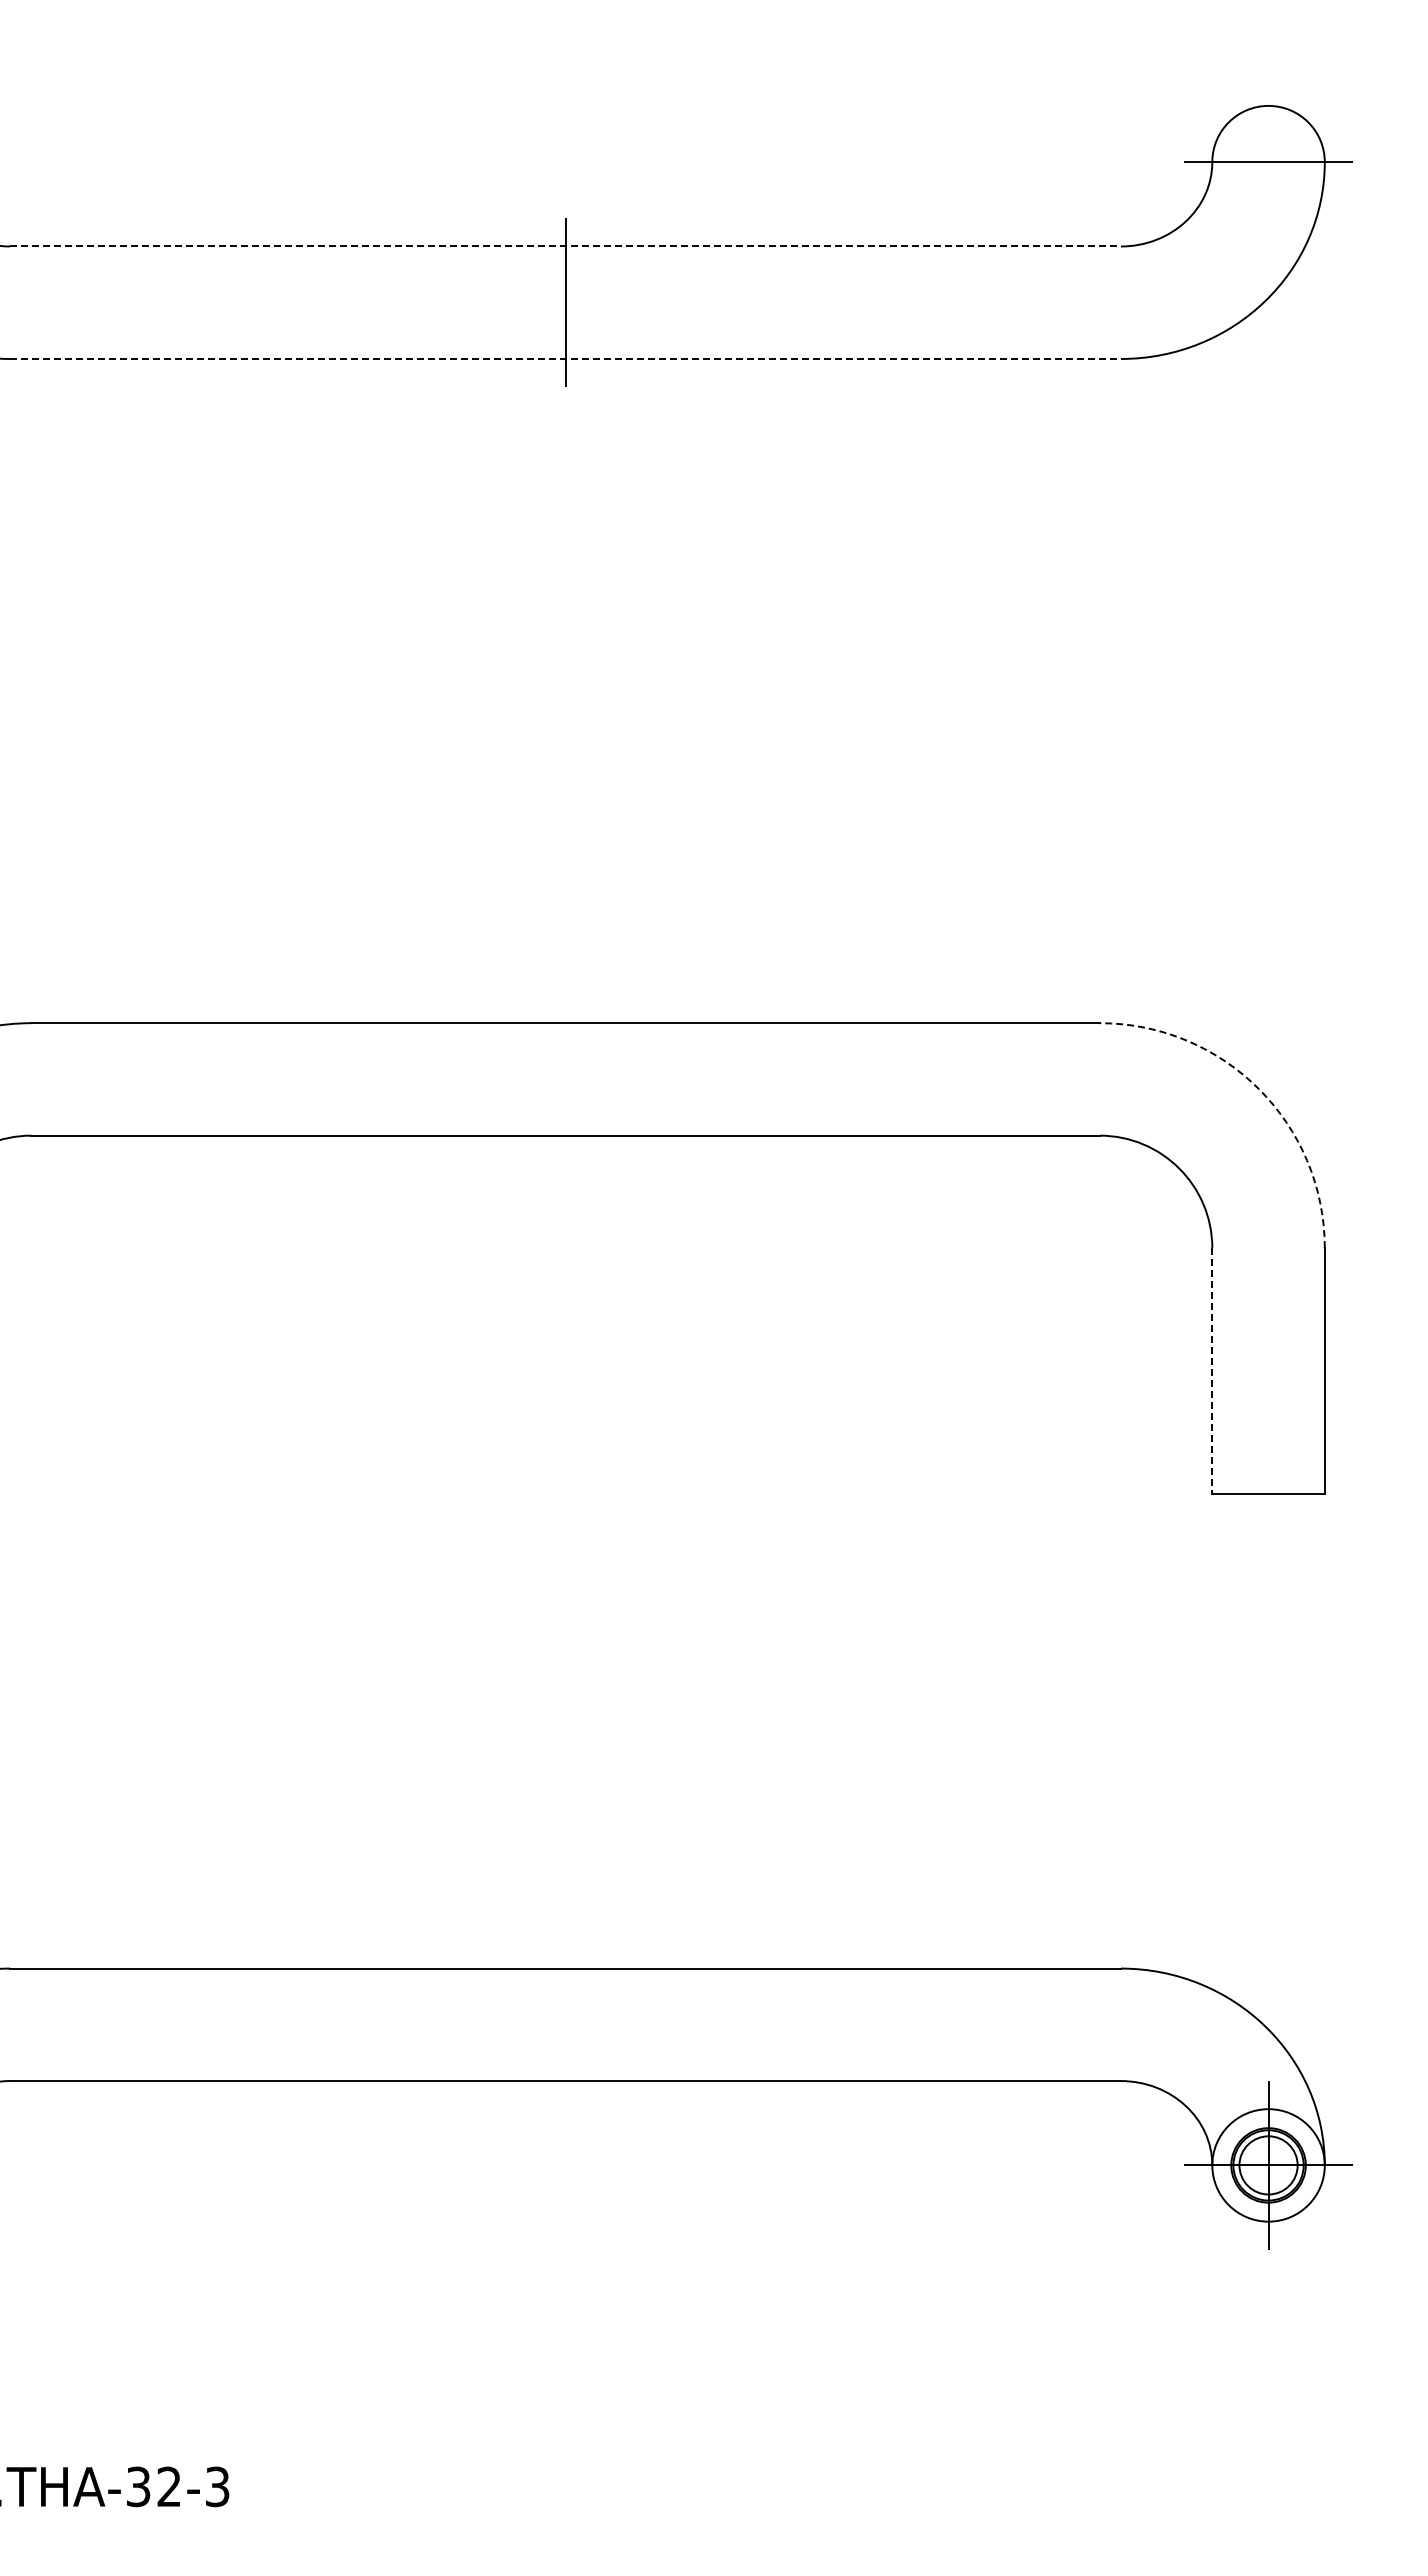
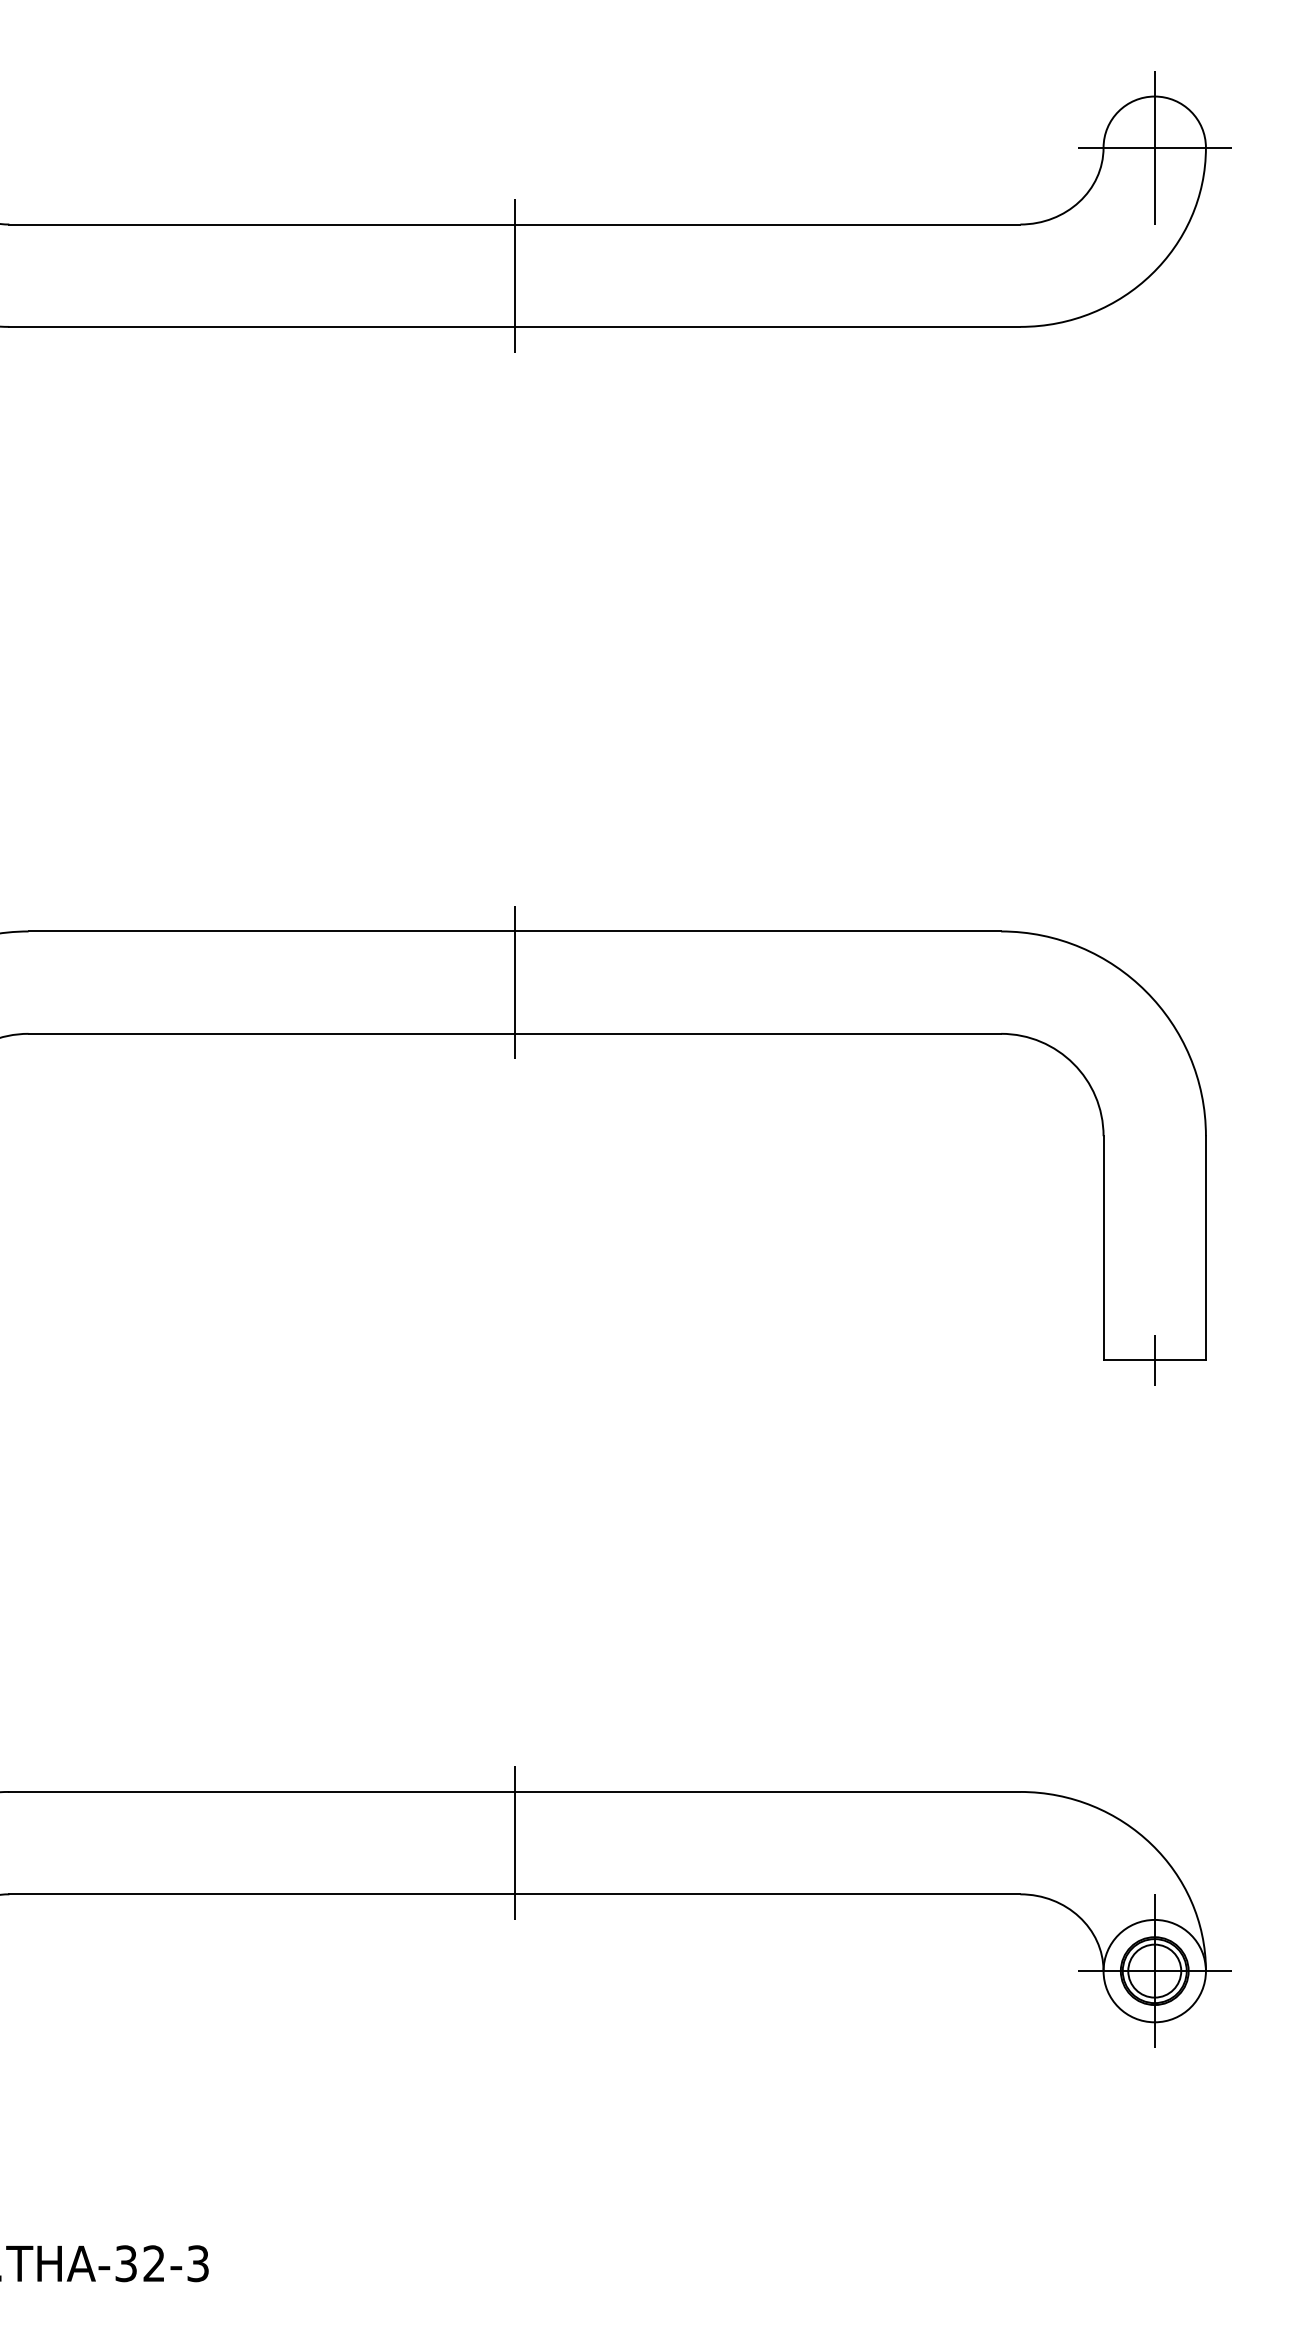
line: (1268, 161) -> (1154, 147), added
line: (566, 246) -> (515, 224), dashed -> solid
line: (566, 358) -> (515, 326), dashed -> solid
line: (565, 1079) -> (514, 982), added
arc: (1258, 1089) -> (1145, 991), dashed -> solid
line: (1212, 1371) -> (1103, 1248), dashed -> solid
line: (1268, 1494) -> (1154, 1360), added
line: (565, 2024) -> (514, 1842), added

